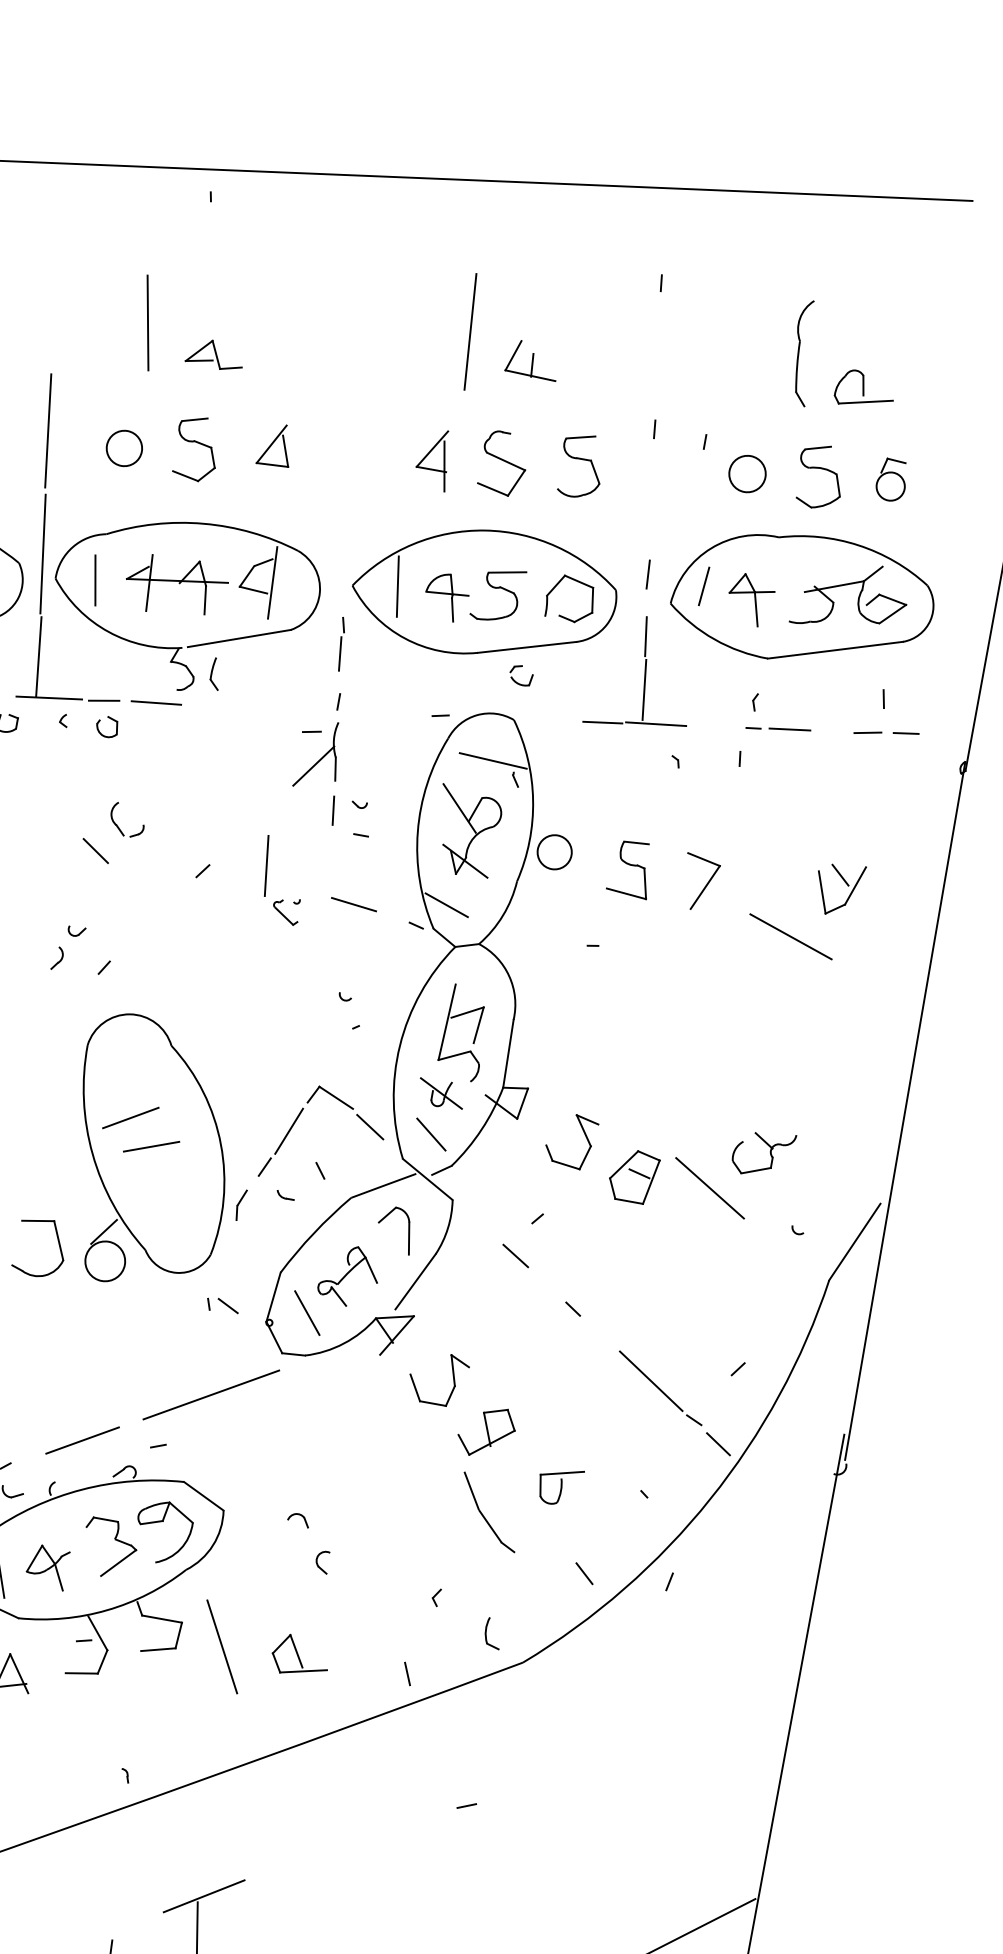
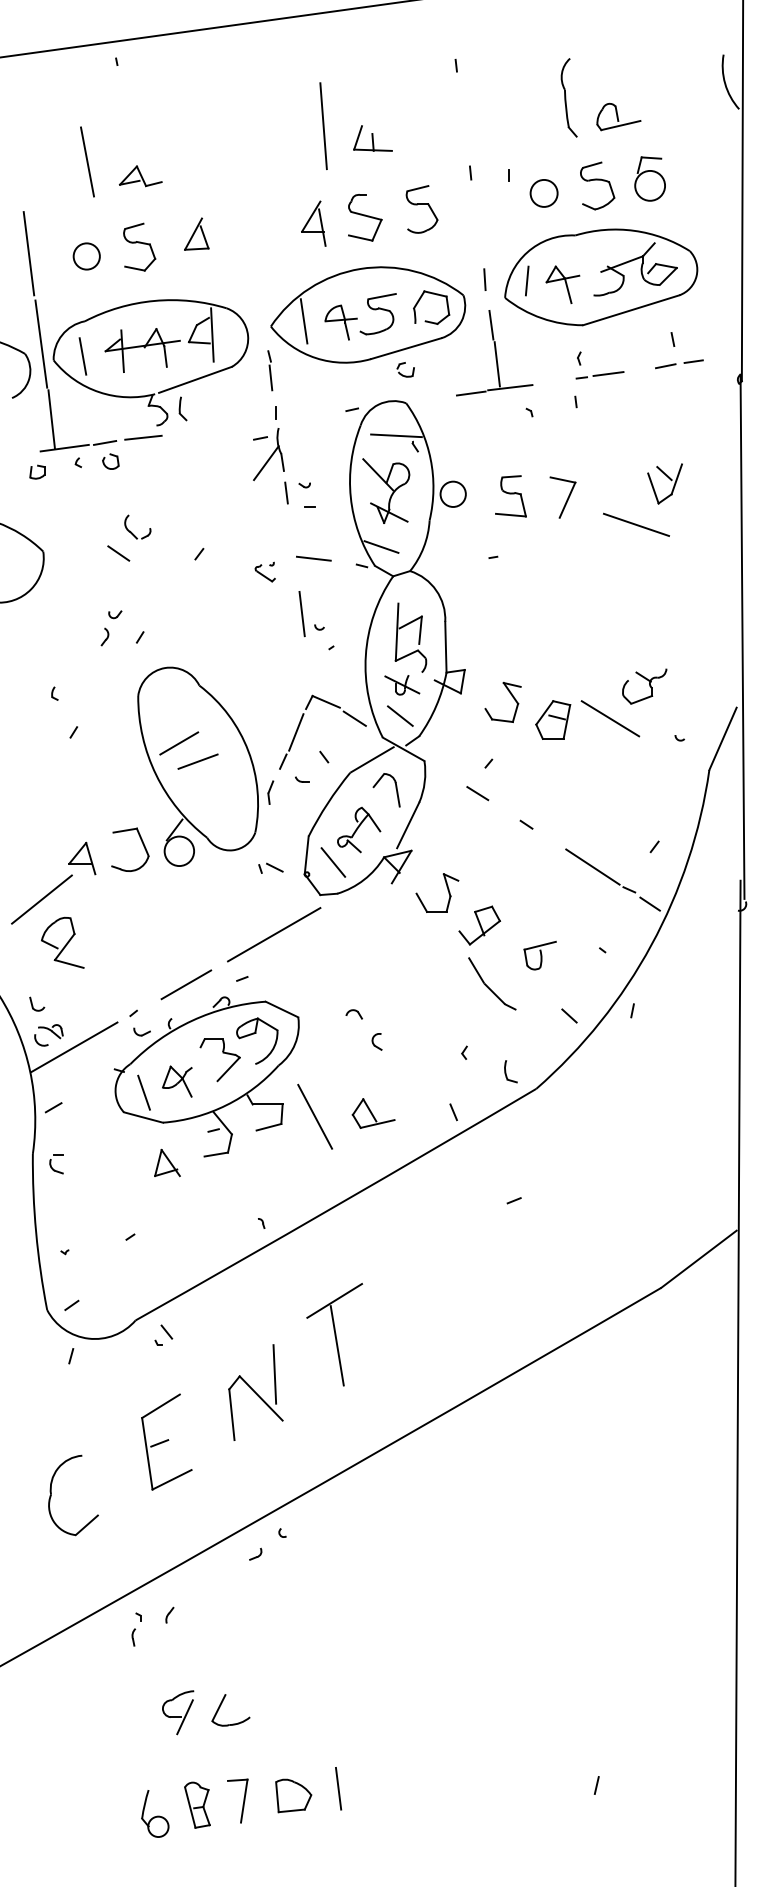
part: (891, 479) -> (649, 178), size x1.43
line: (265, 866) -> (301, 614), moved

